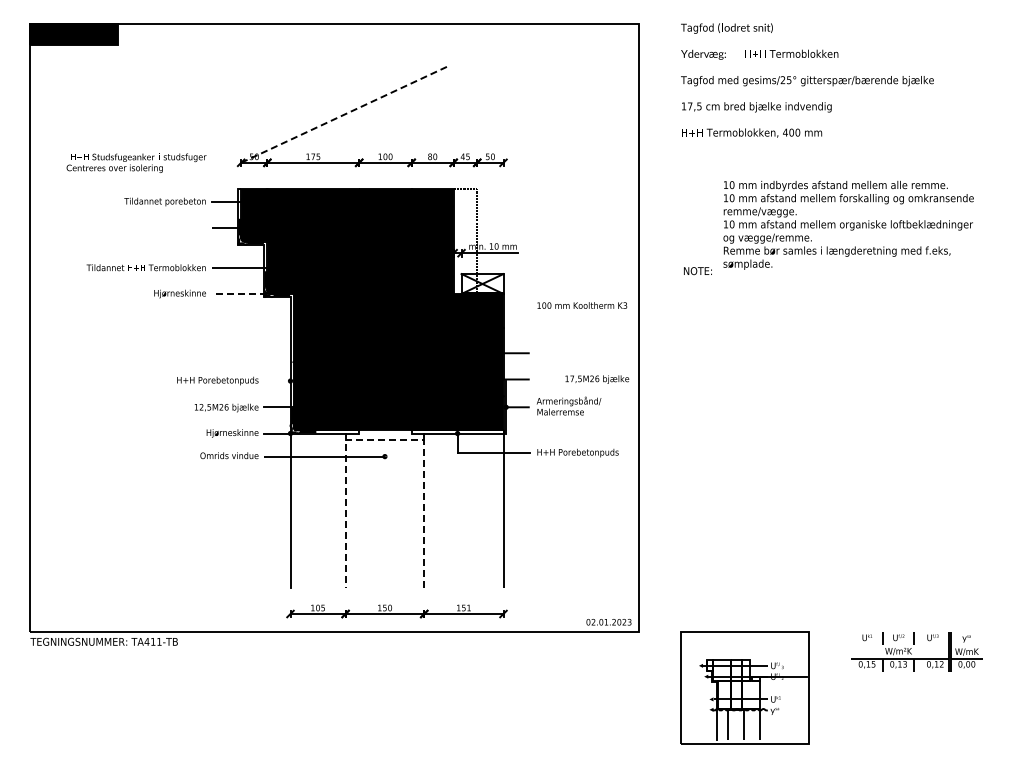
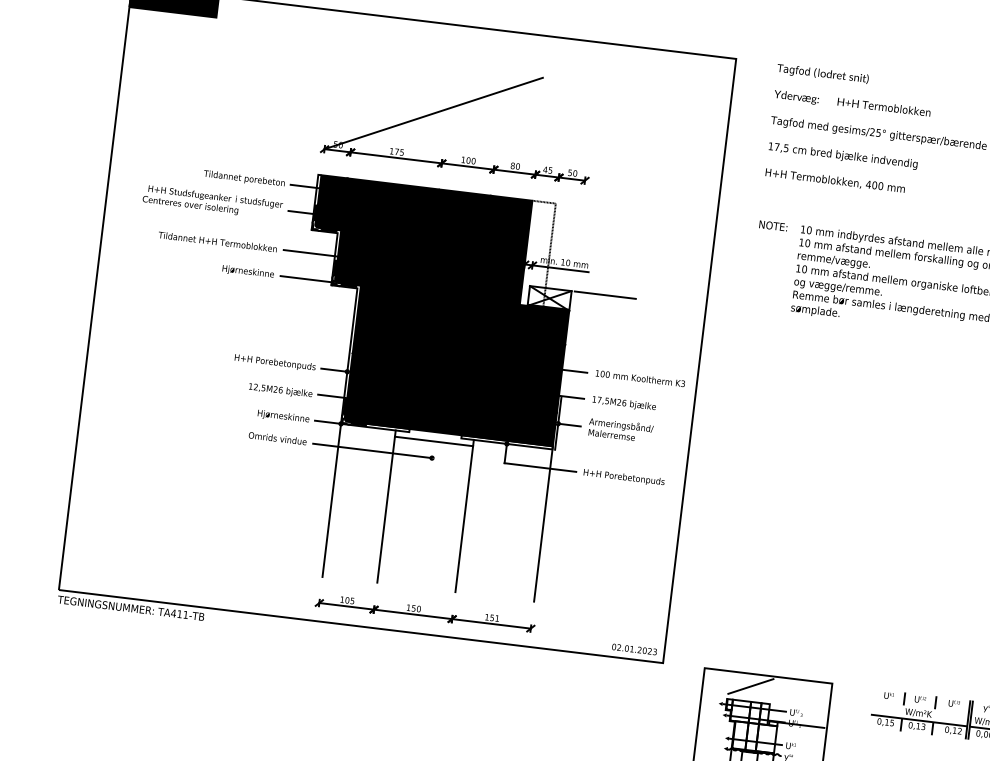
line: (345, 114) -> (433, 113), dashed -> solid
text: (136, 162) -> (212, 201), moved
text: (697, 271) -> (772, 226), moved
line: (537, 274) -> (605, 295), added
line: (239, 294) -> (307, 279), dashed -> solid
text: (582, 305) -> (640, 378), moved
text: (597, 379) -> (624, 403), moved
line: (277, 381) -> (334, 370), added
line: (384, 439) -> (433, 441), dashed -> solid
line: (728, 644) -> (750, 685), added

